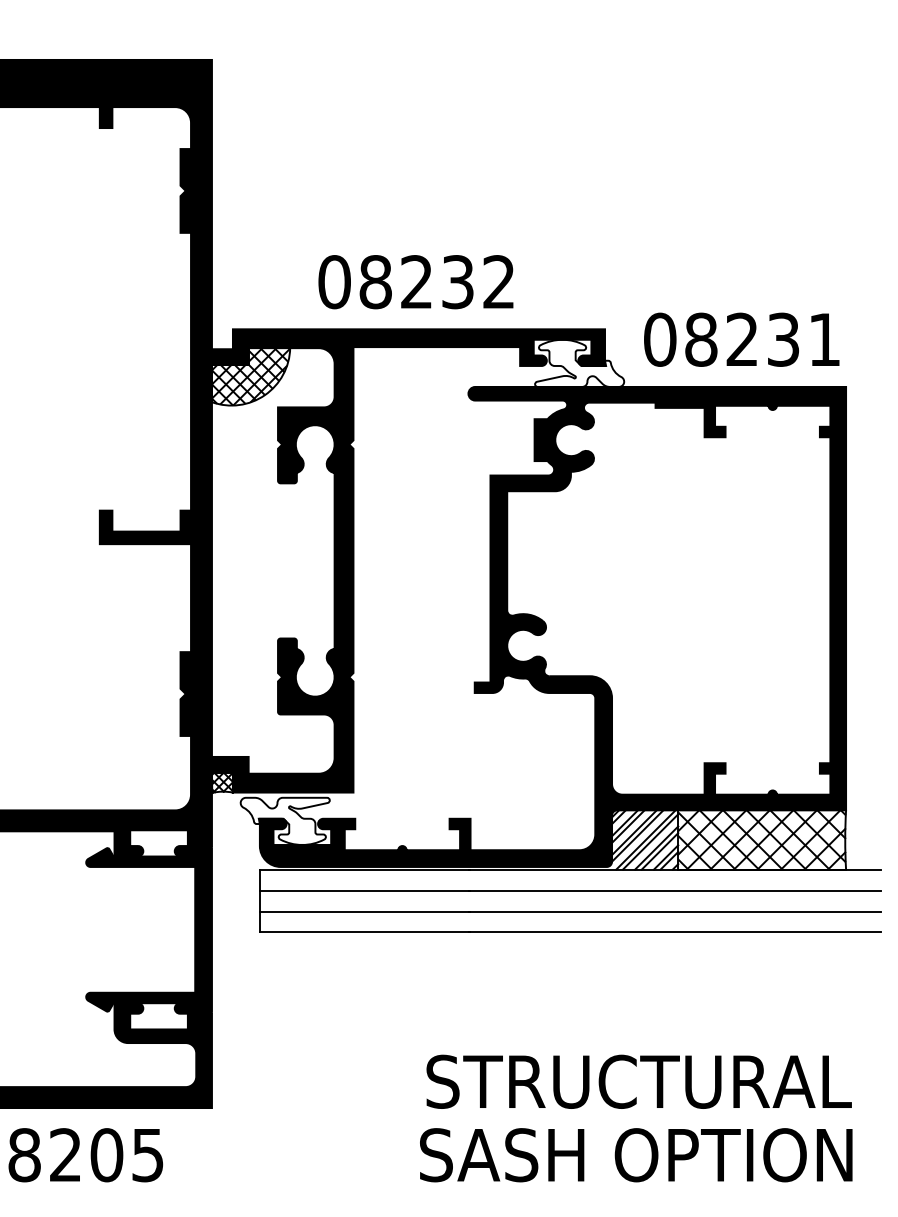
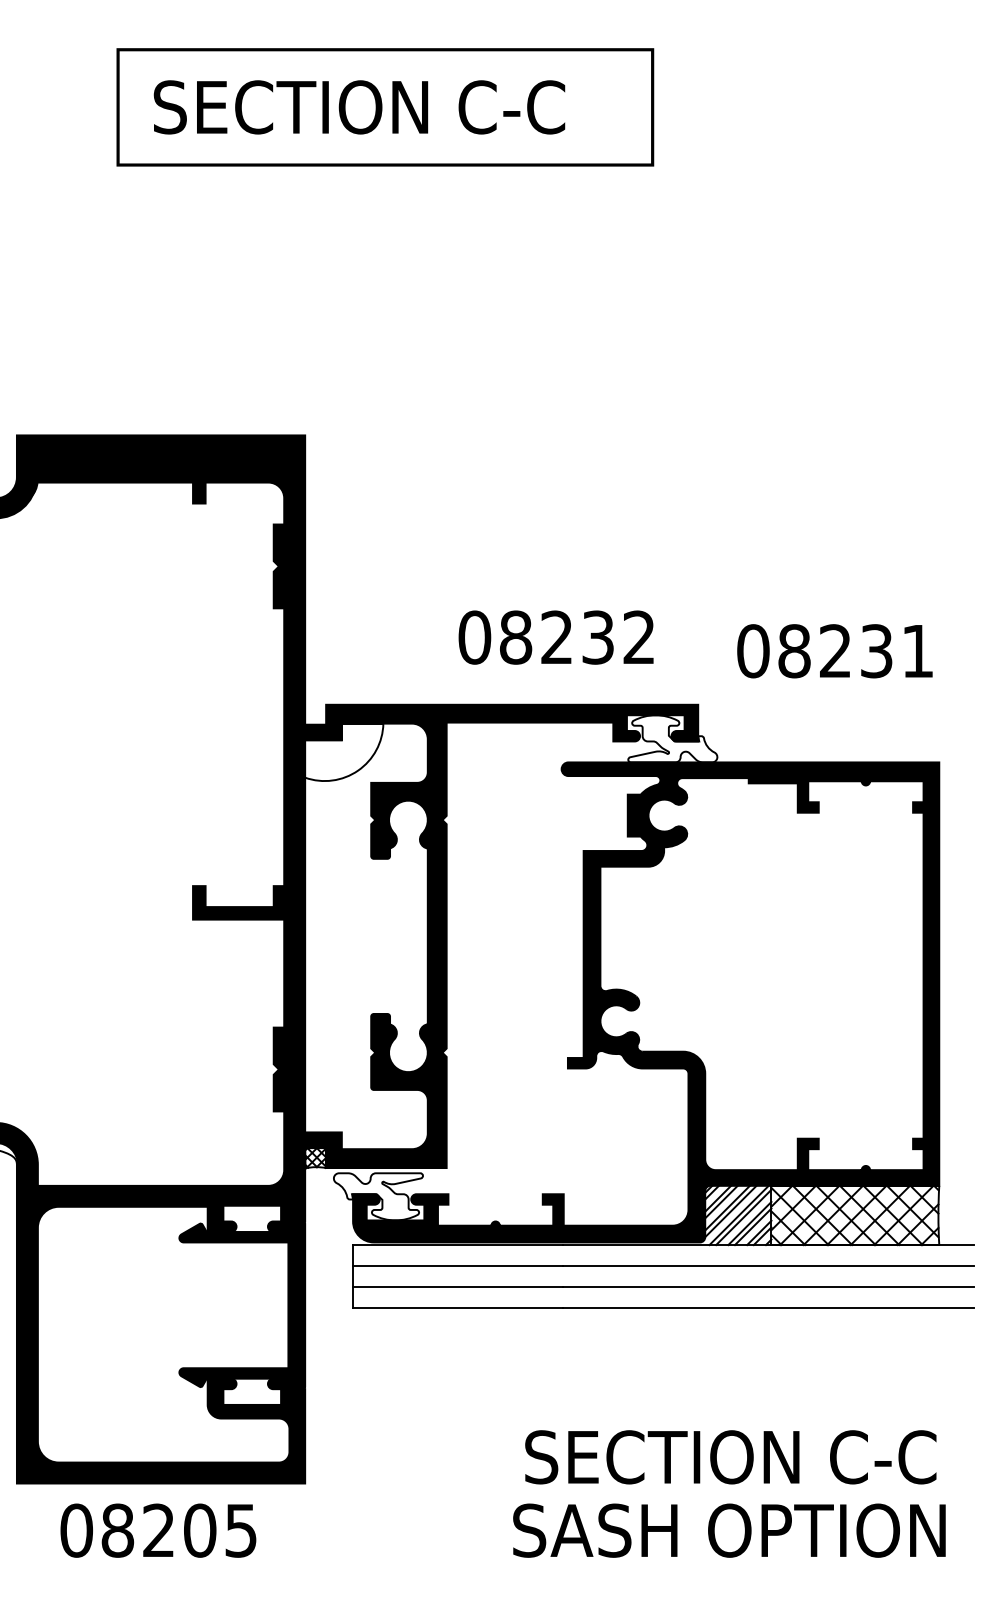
text: (415, 282) -> (555, 637), moved
text: (741, 340) -> (834, 651), moved
hatch: (251, 377) -> (344, 752), removed
text: (639, 1082) -> (732, 1457), STRUCTURAL -> SECTION C-C

